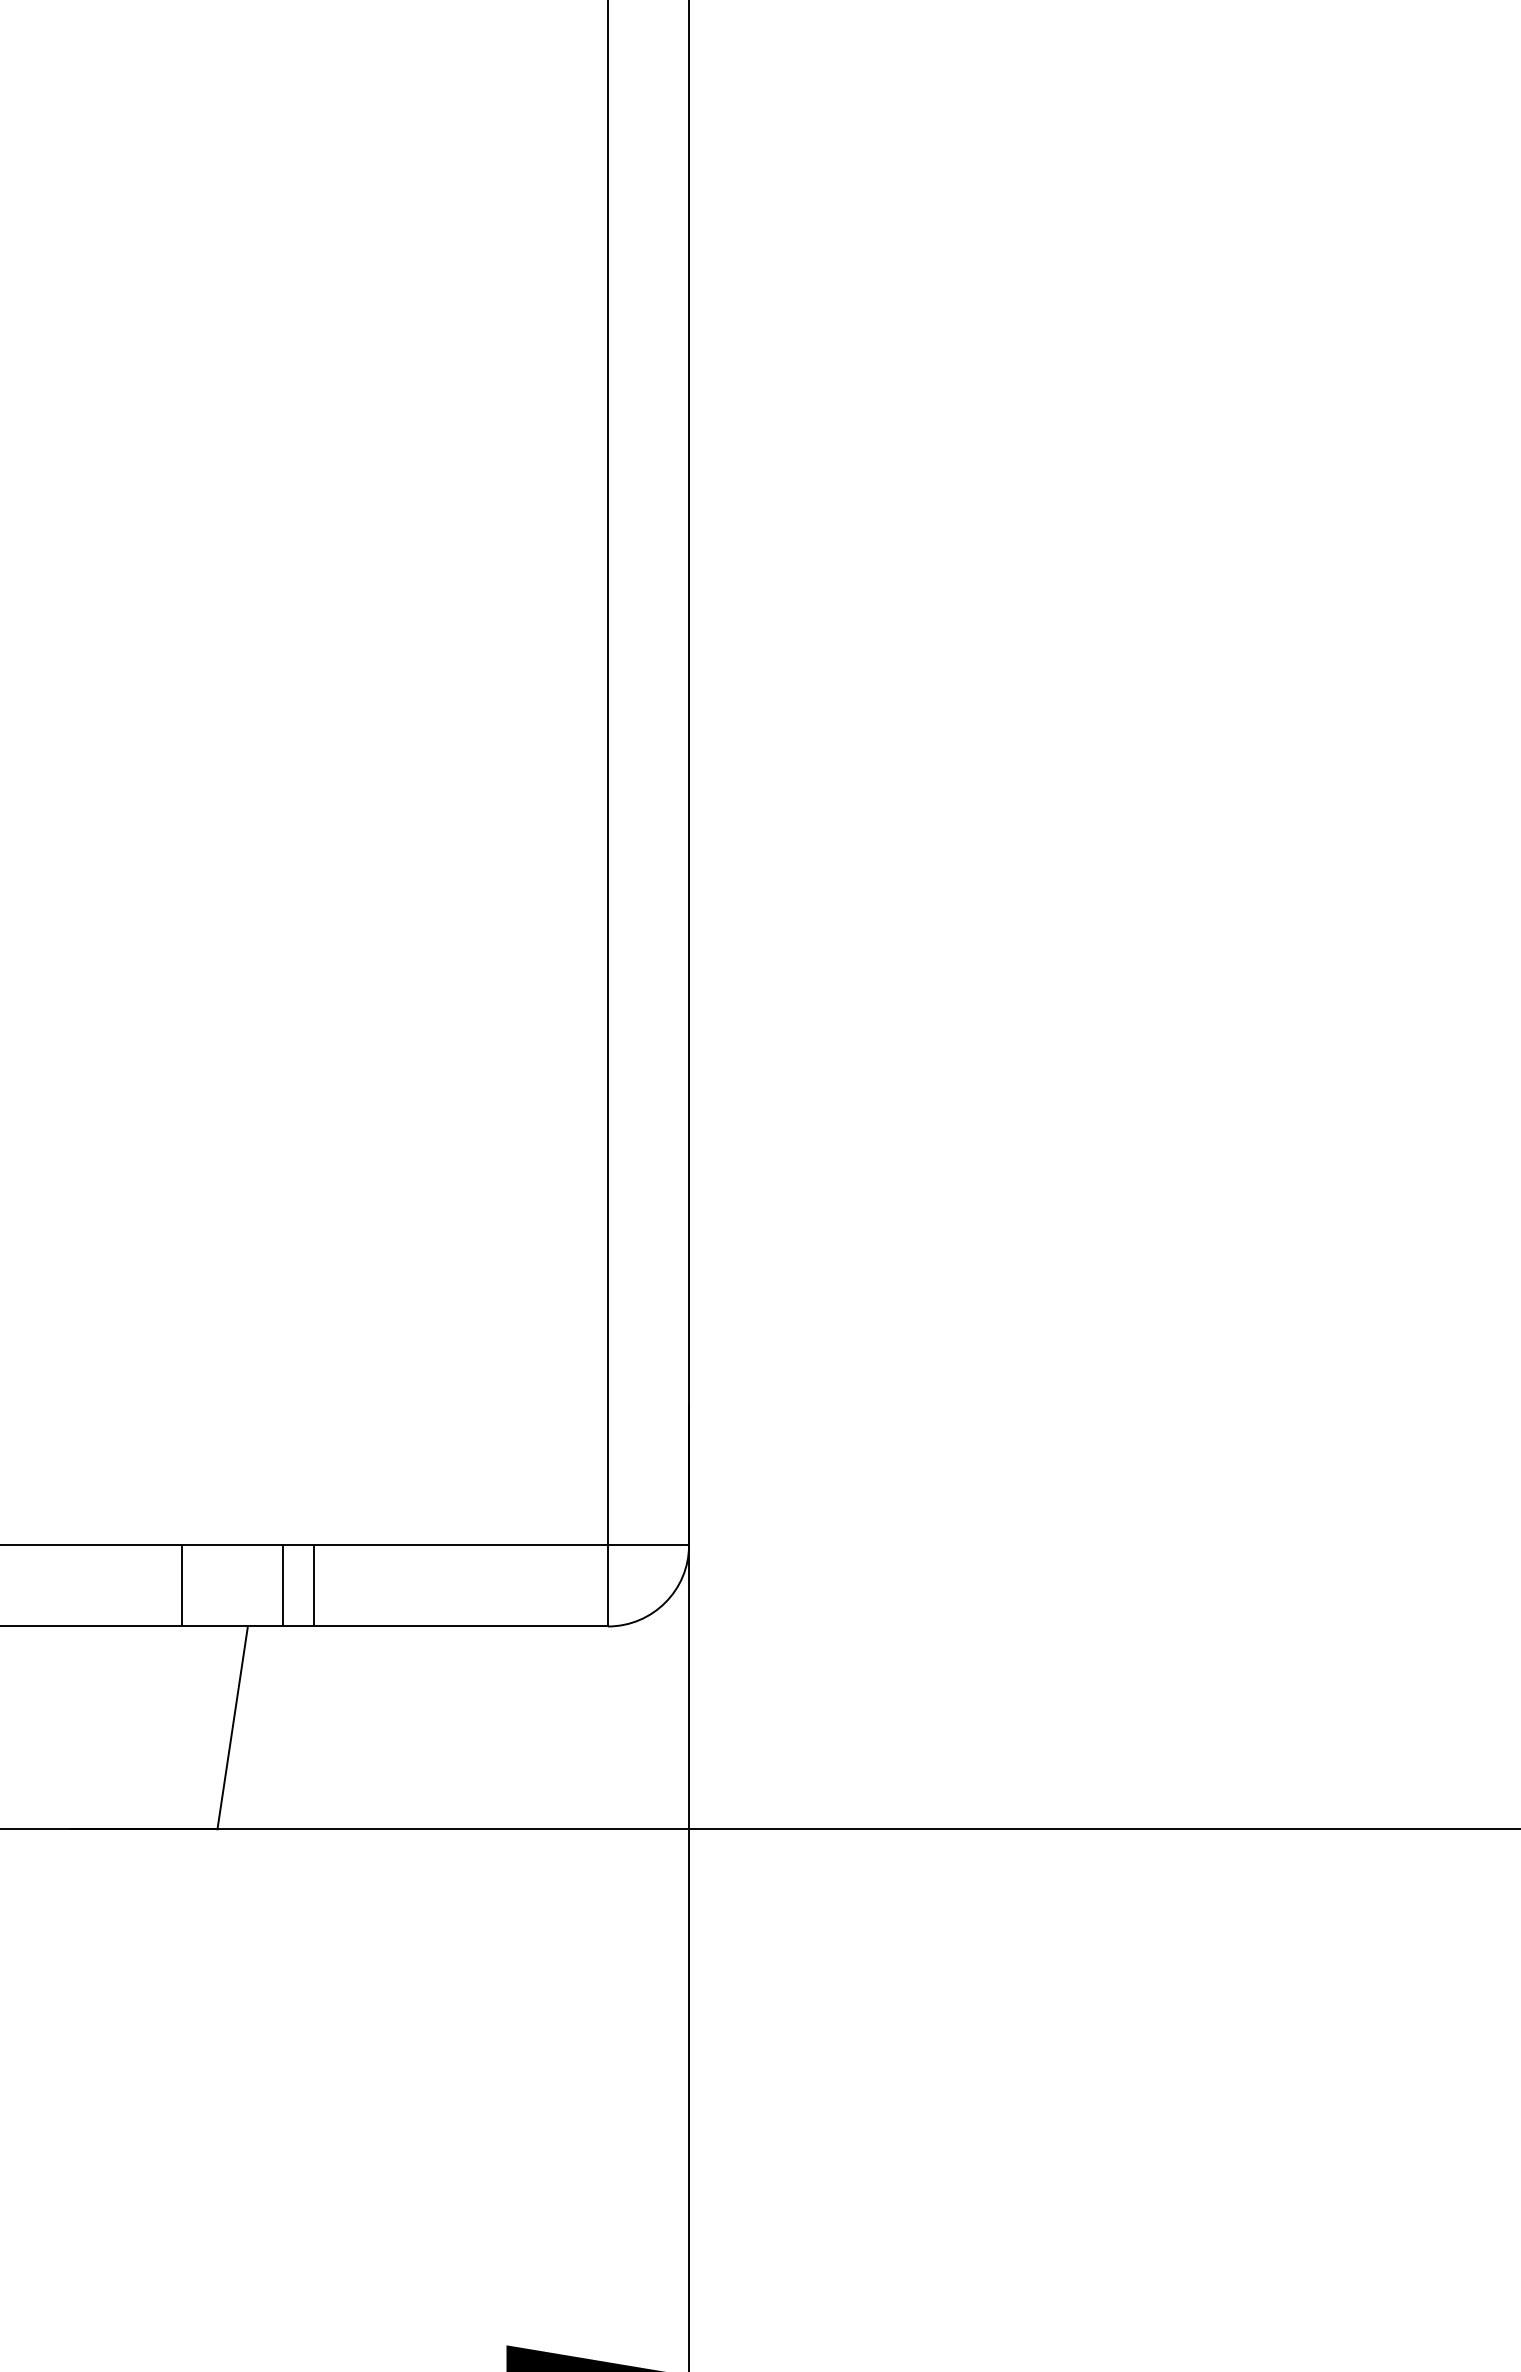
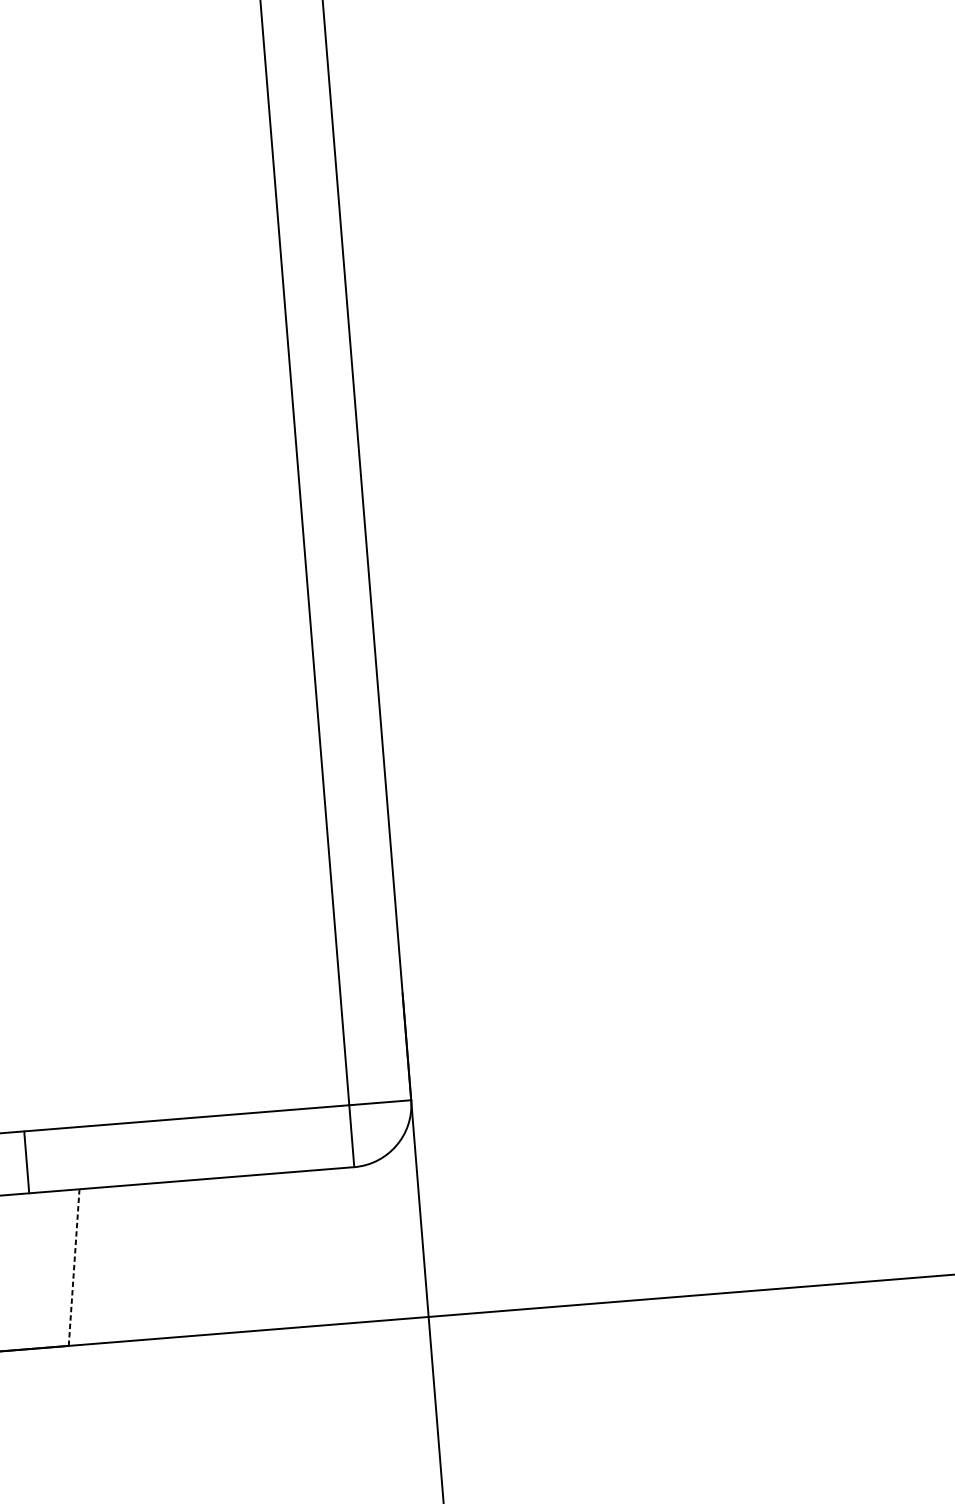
line: (283, 1585) -> (104, 1155), removed
line: (313, 1585) -> (127, 1153), removed
line: (232, 1727) -> (73, 1267), solid -> dashed

